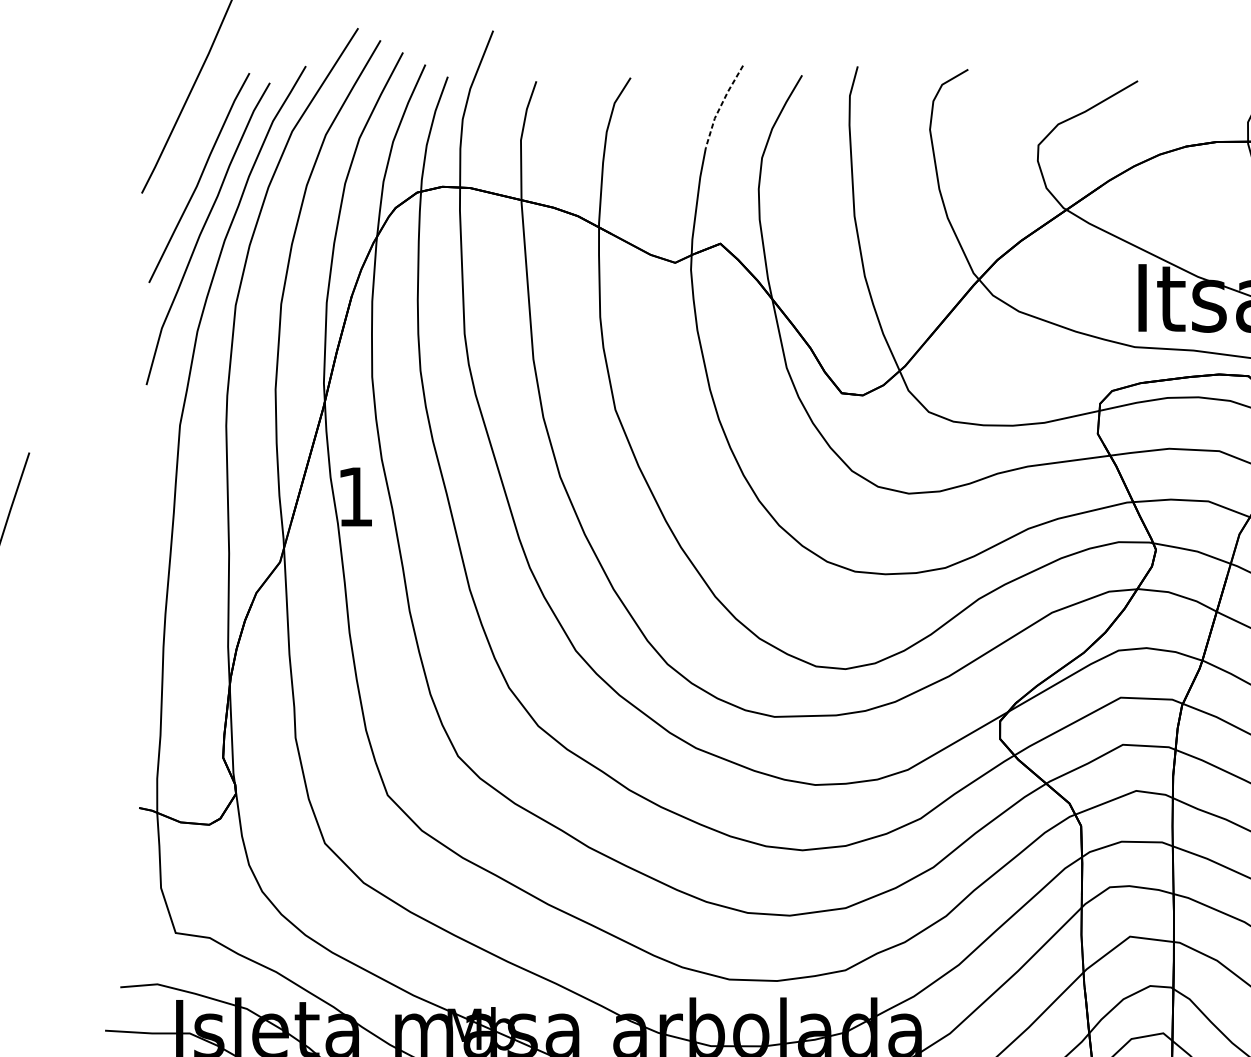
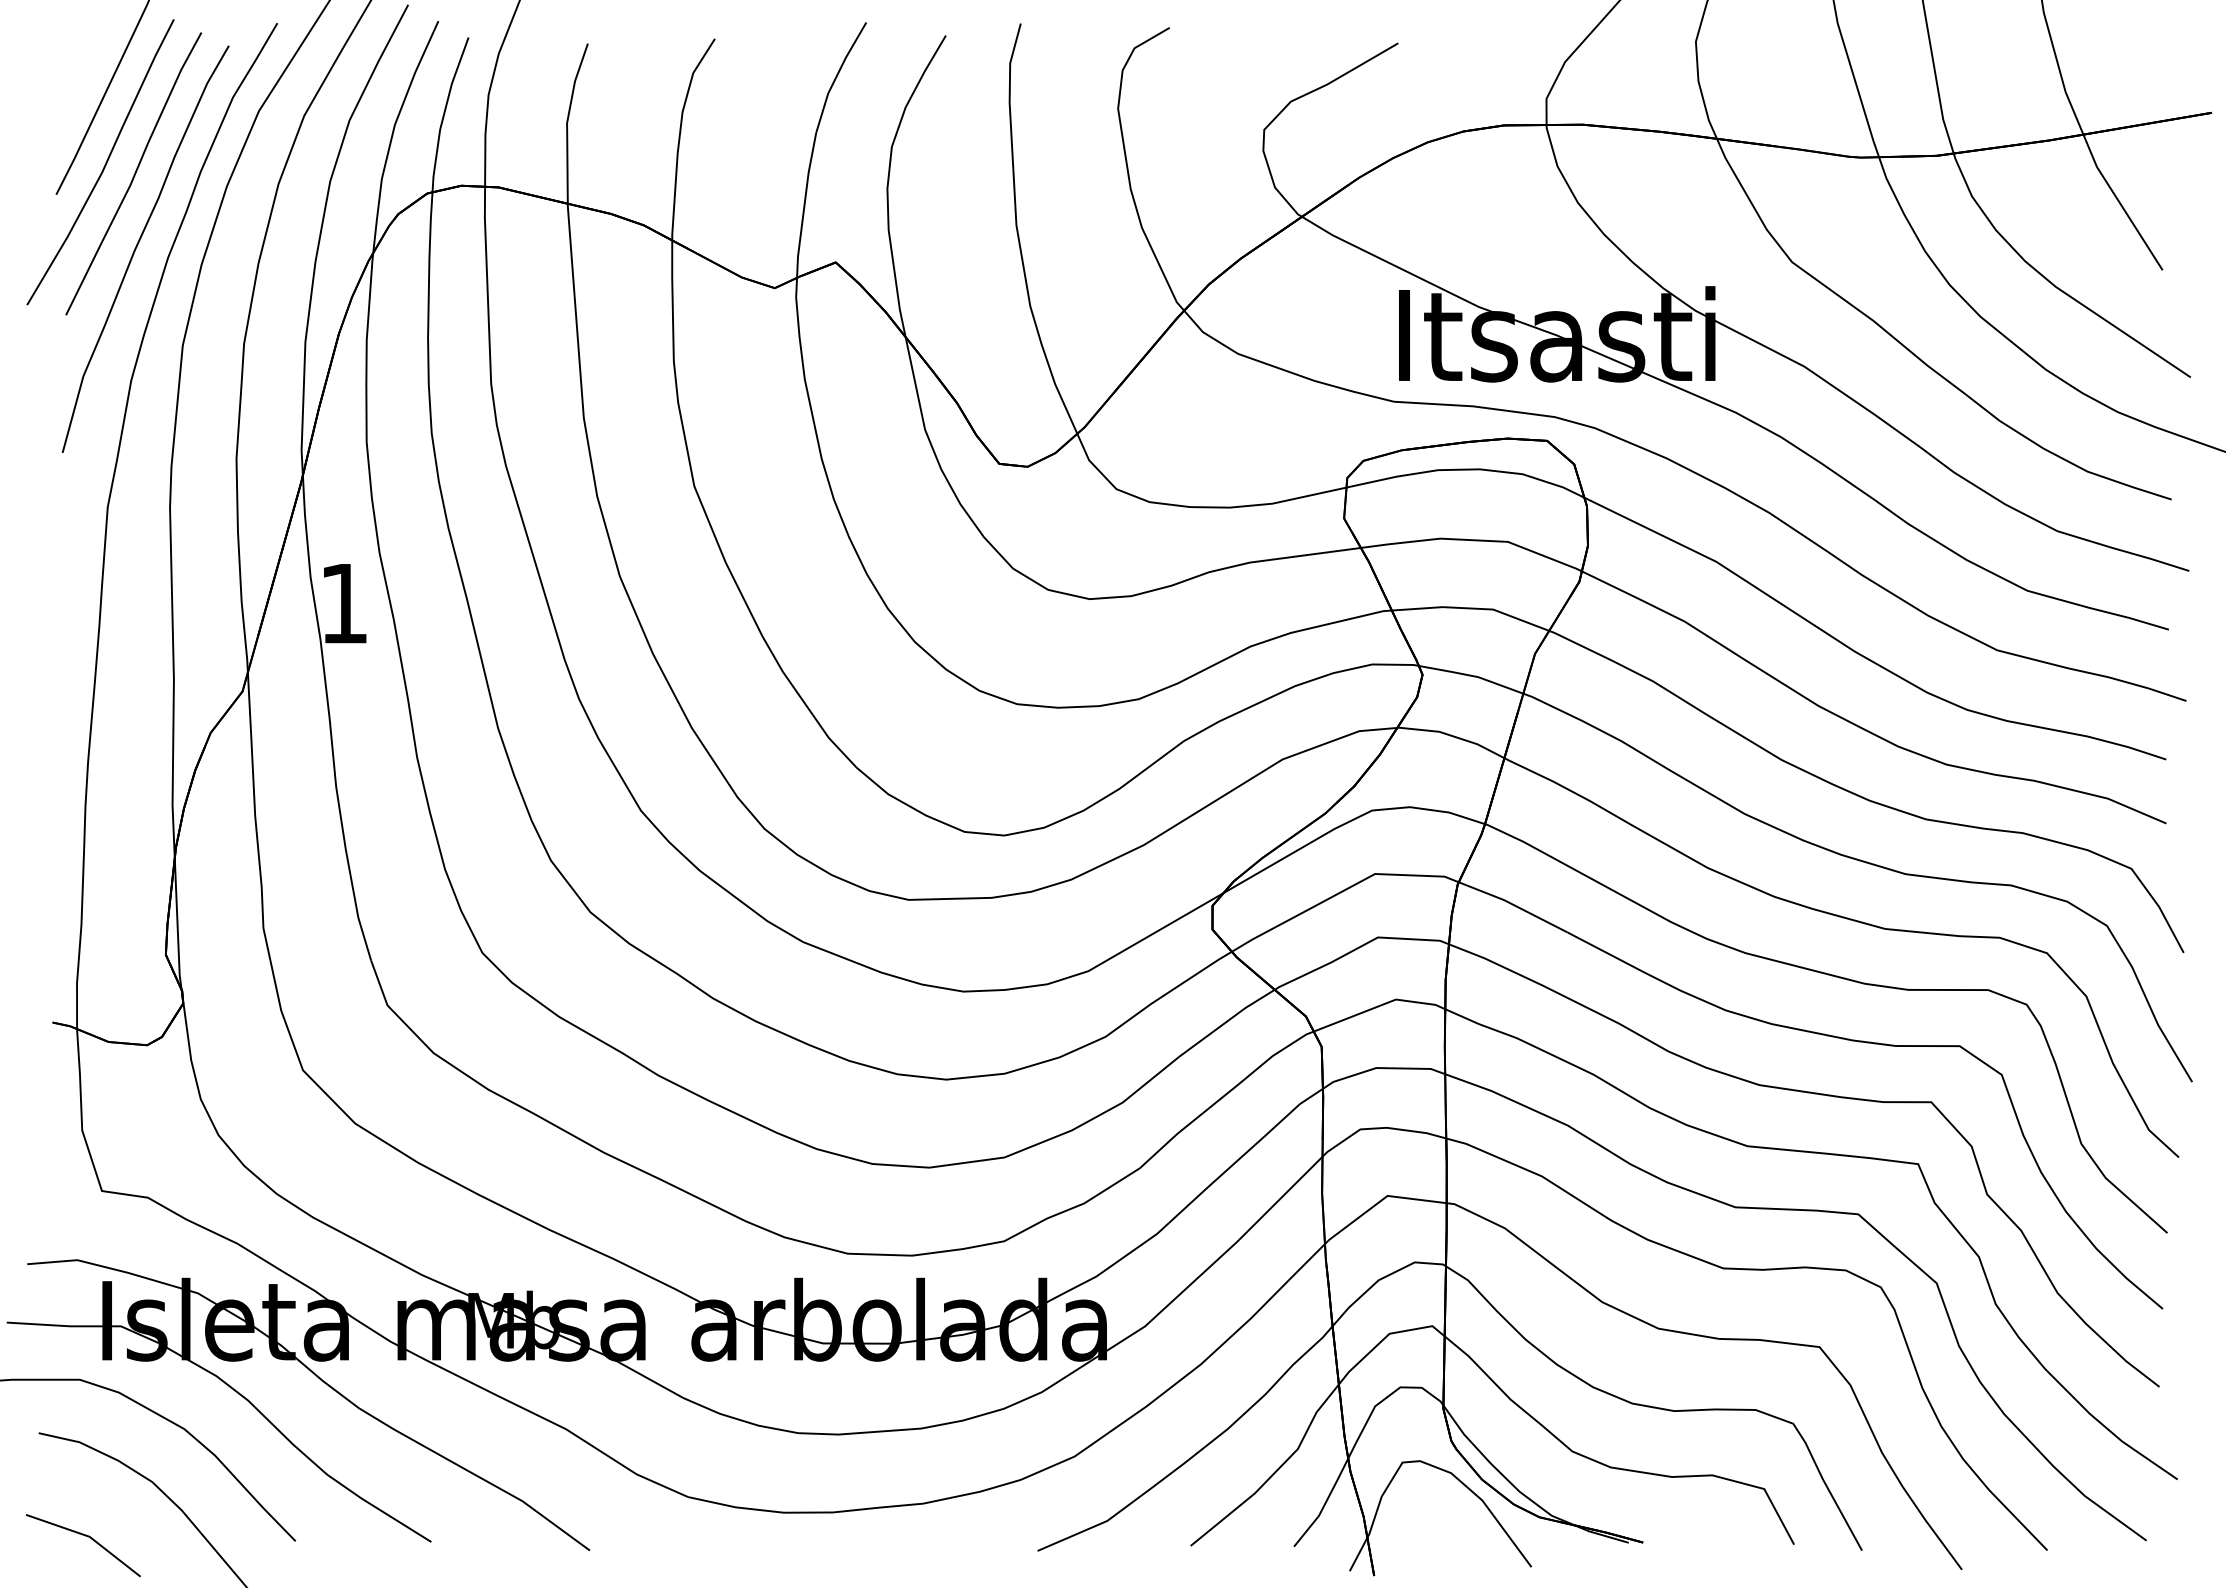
line: (720, 105) -> (836, 76), dashed -> solid
curve: (177, 171) -> (104, 164), added

